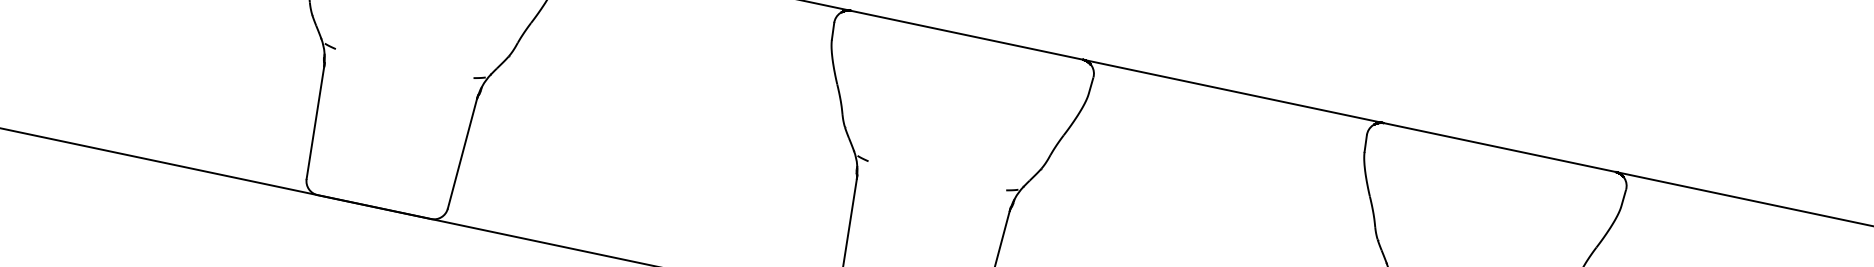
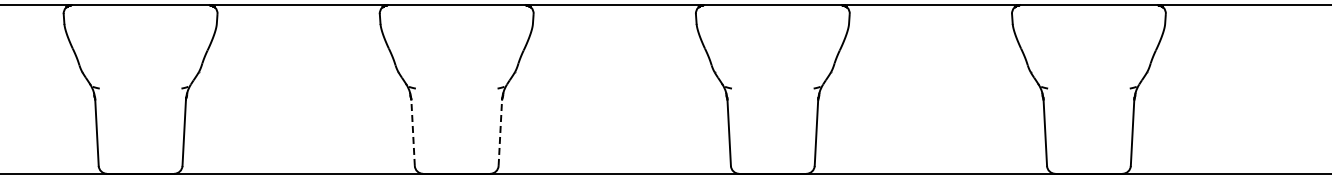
line: (316, 120) -> (413, 131), solid -> dashed
line: (463, 151) -> (500, 131), solid -> dashed

